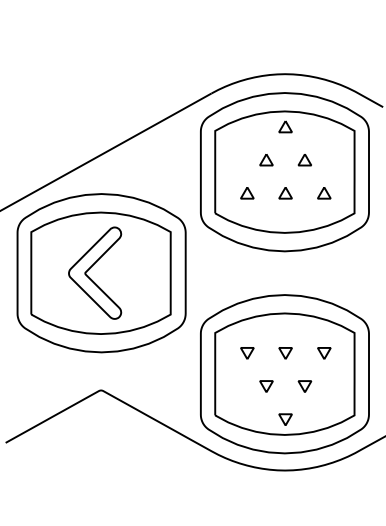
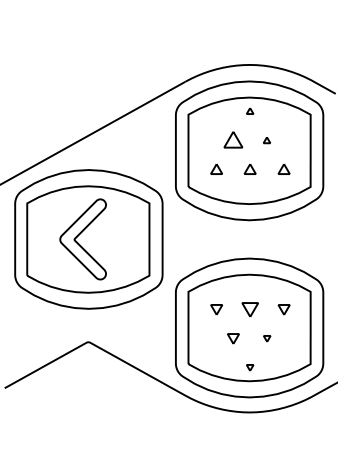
part: (285, 126) -> (250, 110), size x0.6
part: (266, 160) -> (233, 140), size x1.6
part: (304, 160) -> (266, 140), size x0.6
part: (285, 353) -> (250, 309), size x1.4
part: (304, 386) -> (266, 338), size x0.6
part: (285, 419) -> (250, 367), size x0.6

